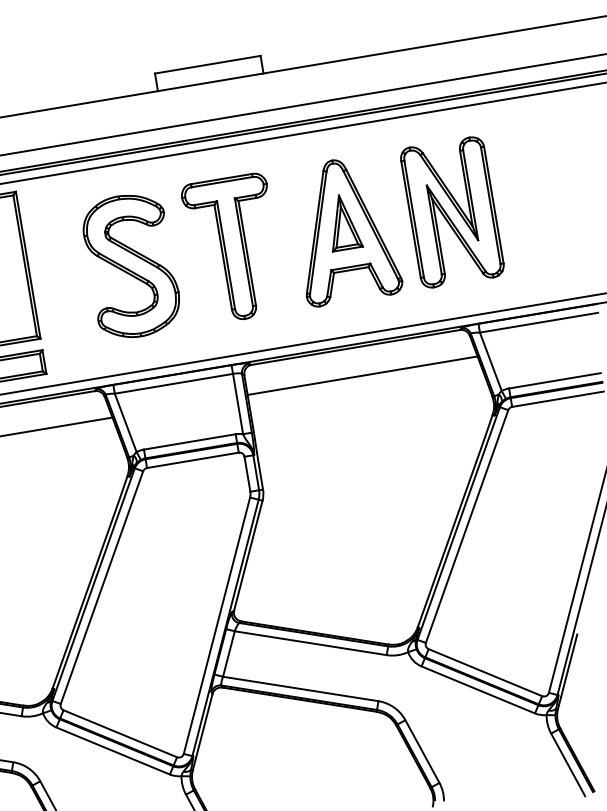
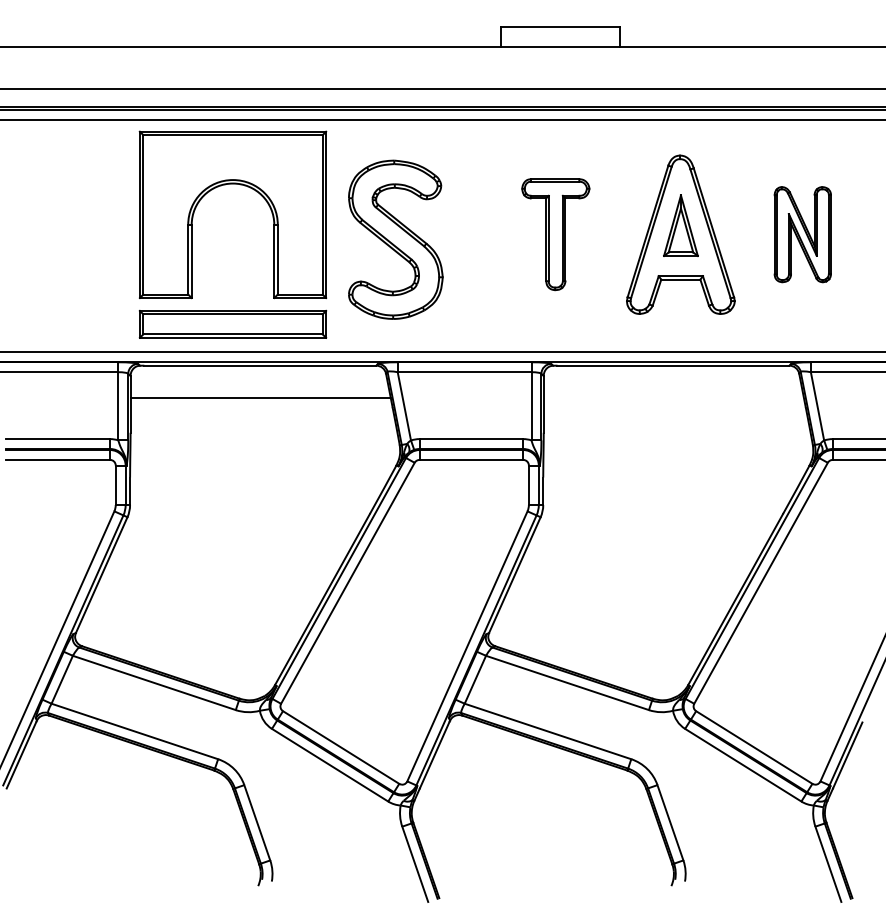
part: (452, 212) -> (802, 234), size x0.6
part: (233, 248) -> (555, 234), size x0.7
part: (131, 265) -> (395, 239), moved
line: (362, 376) -> (673, 398), removed

